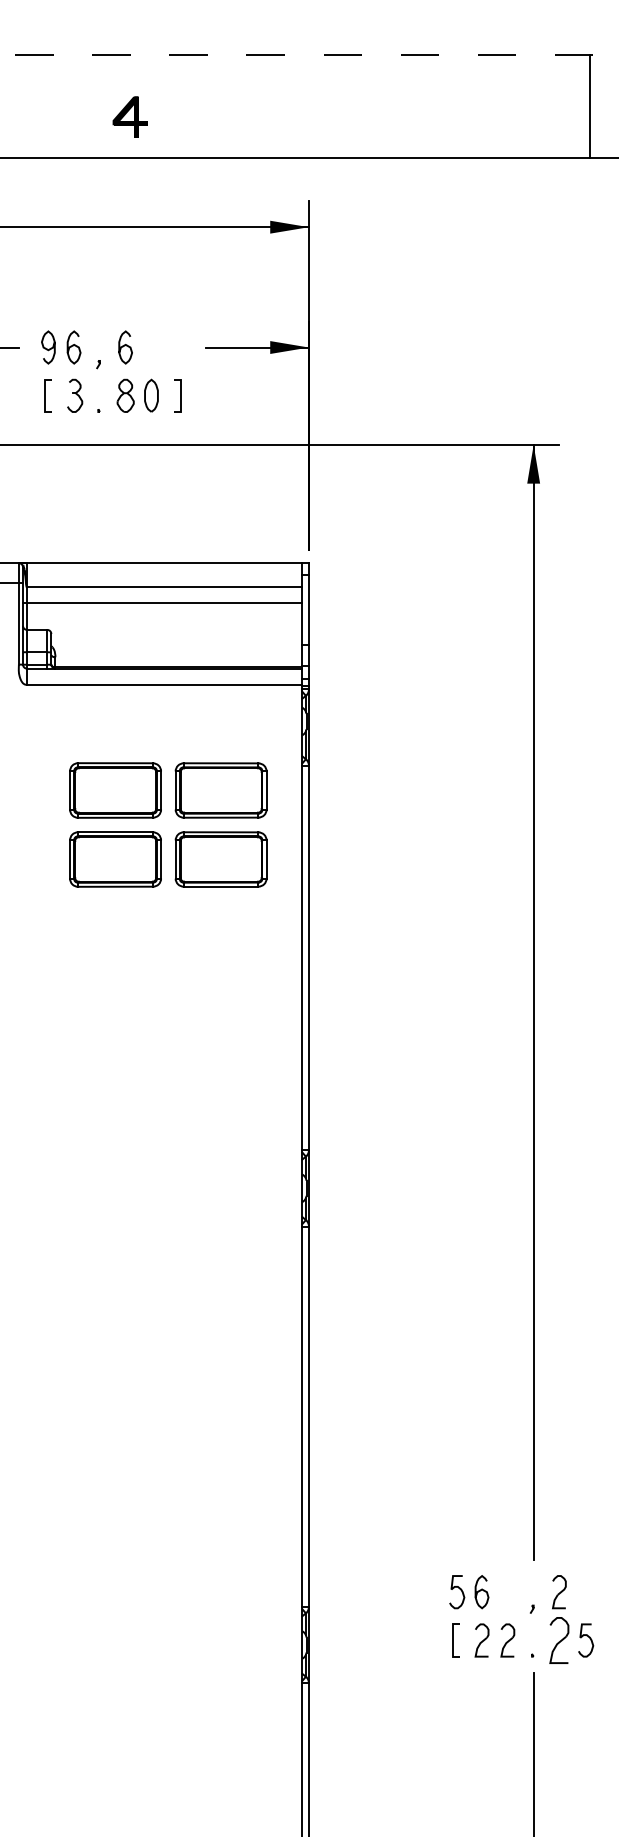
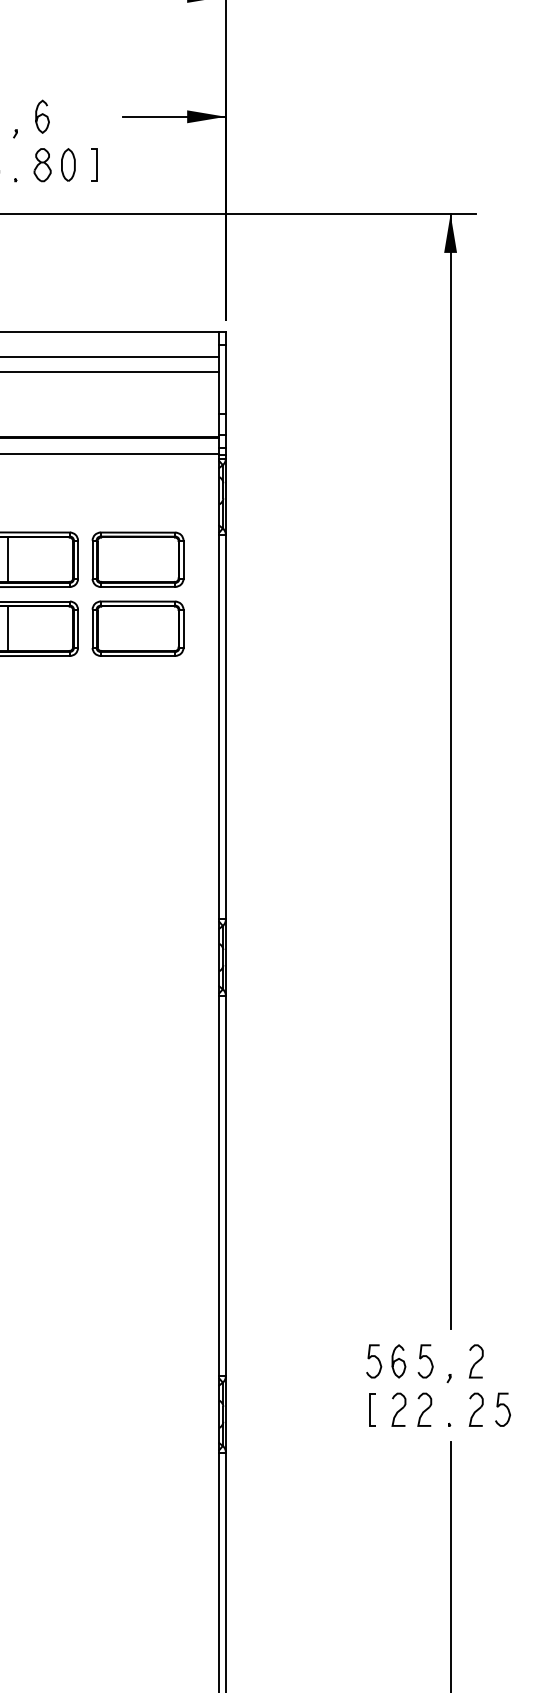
line: (90, 790) -> (7, 559), added
line: (90, 859) -> (7, 628), added
curve: (509, 1588) -> (426, 1357), added
part: (559, 1640) -> (476, 1409), size x0.71

